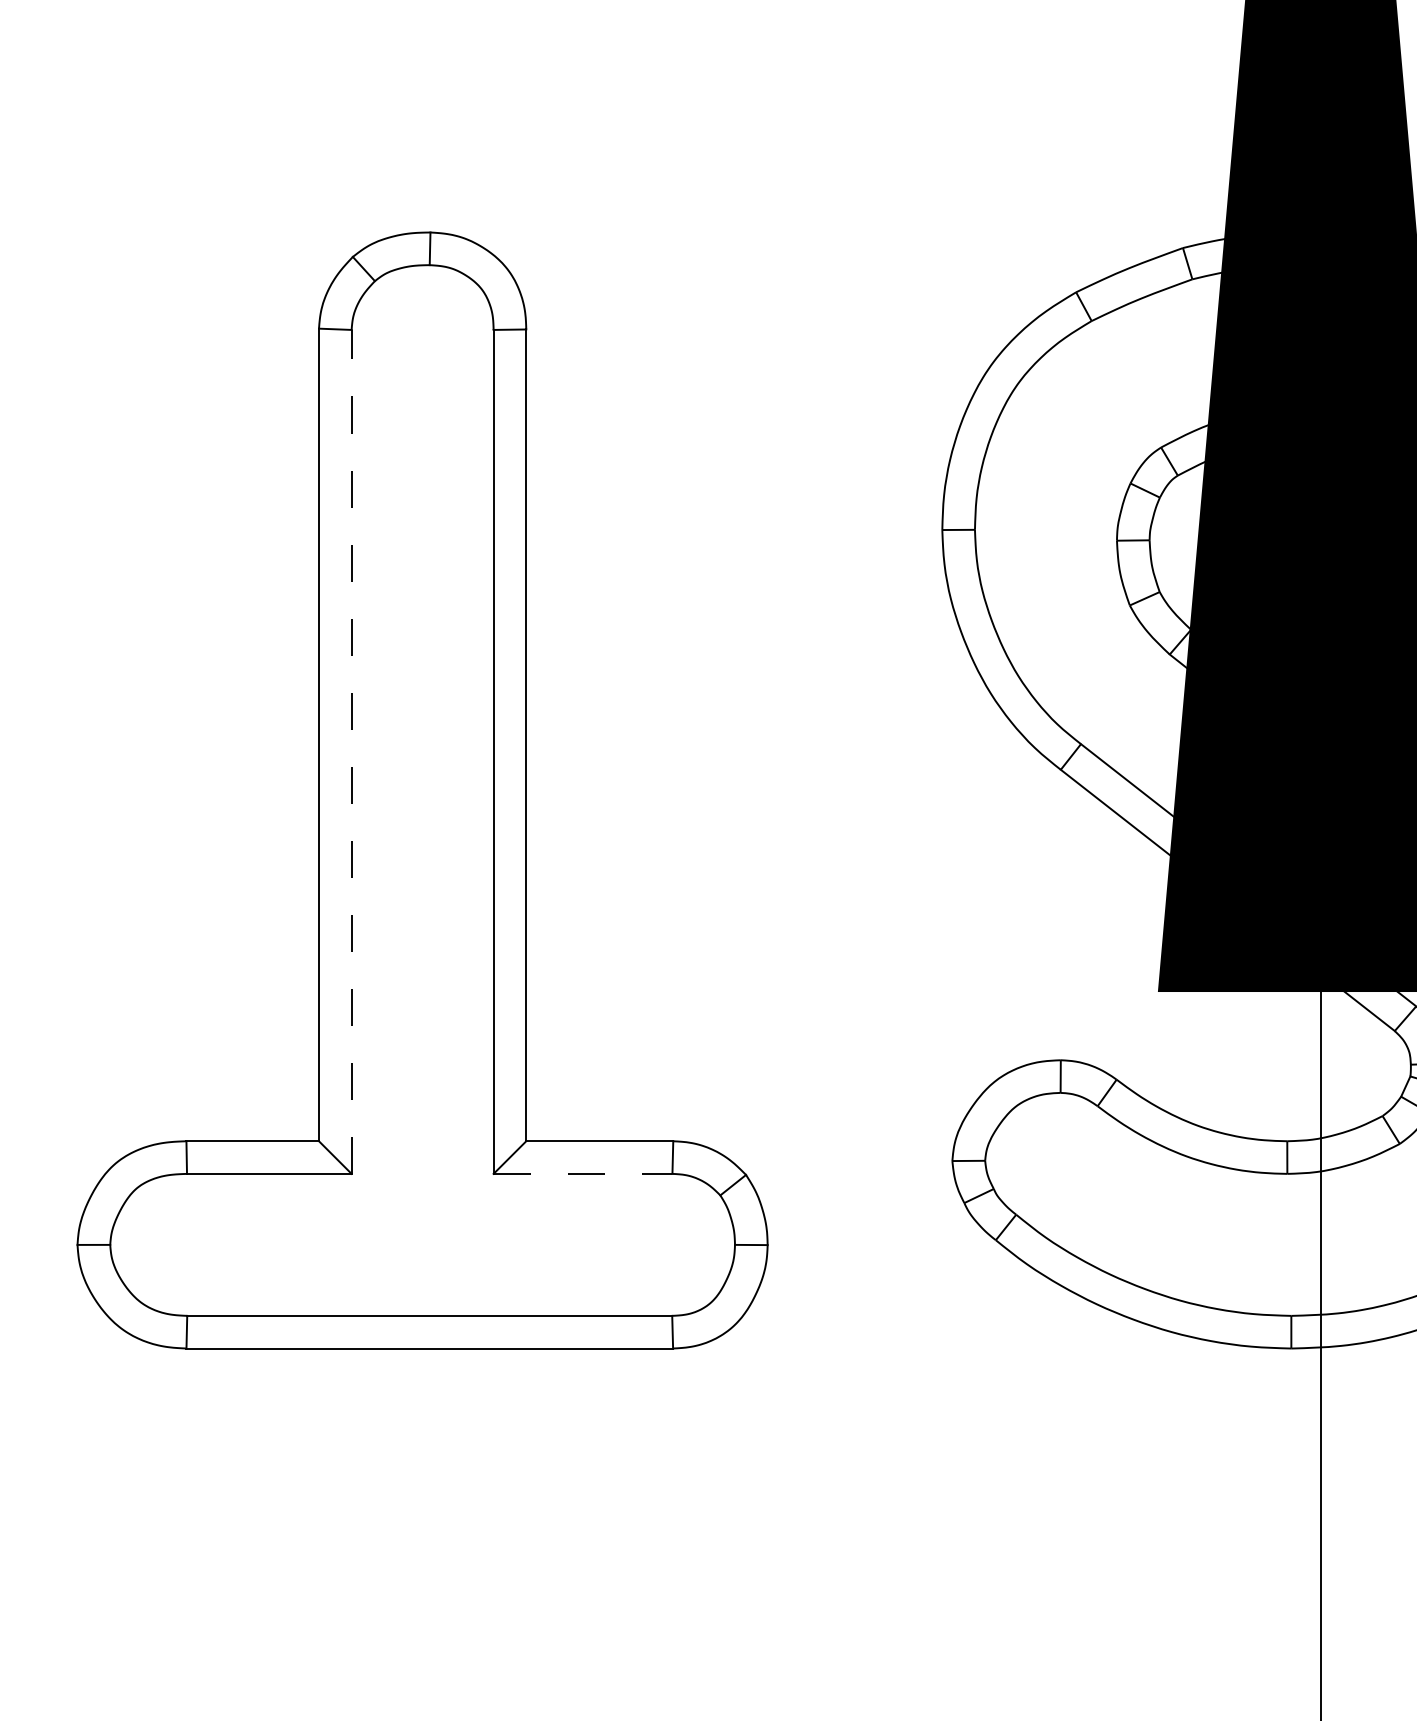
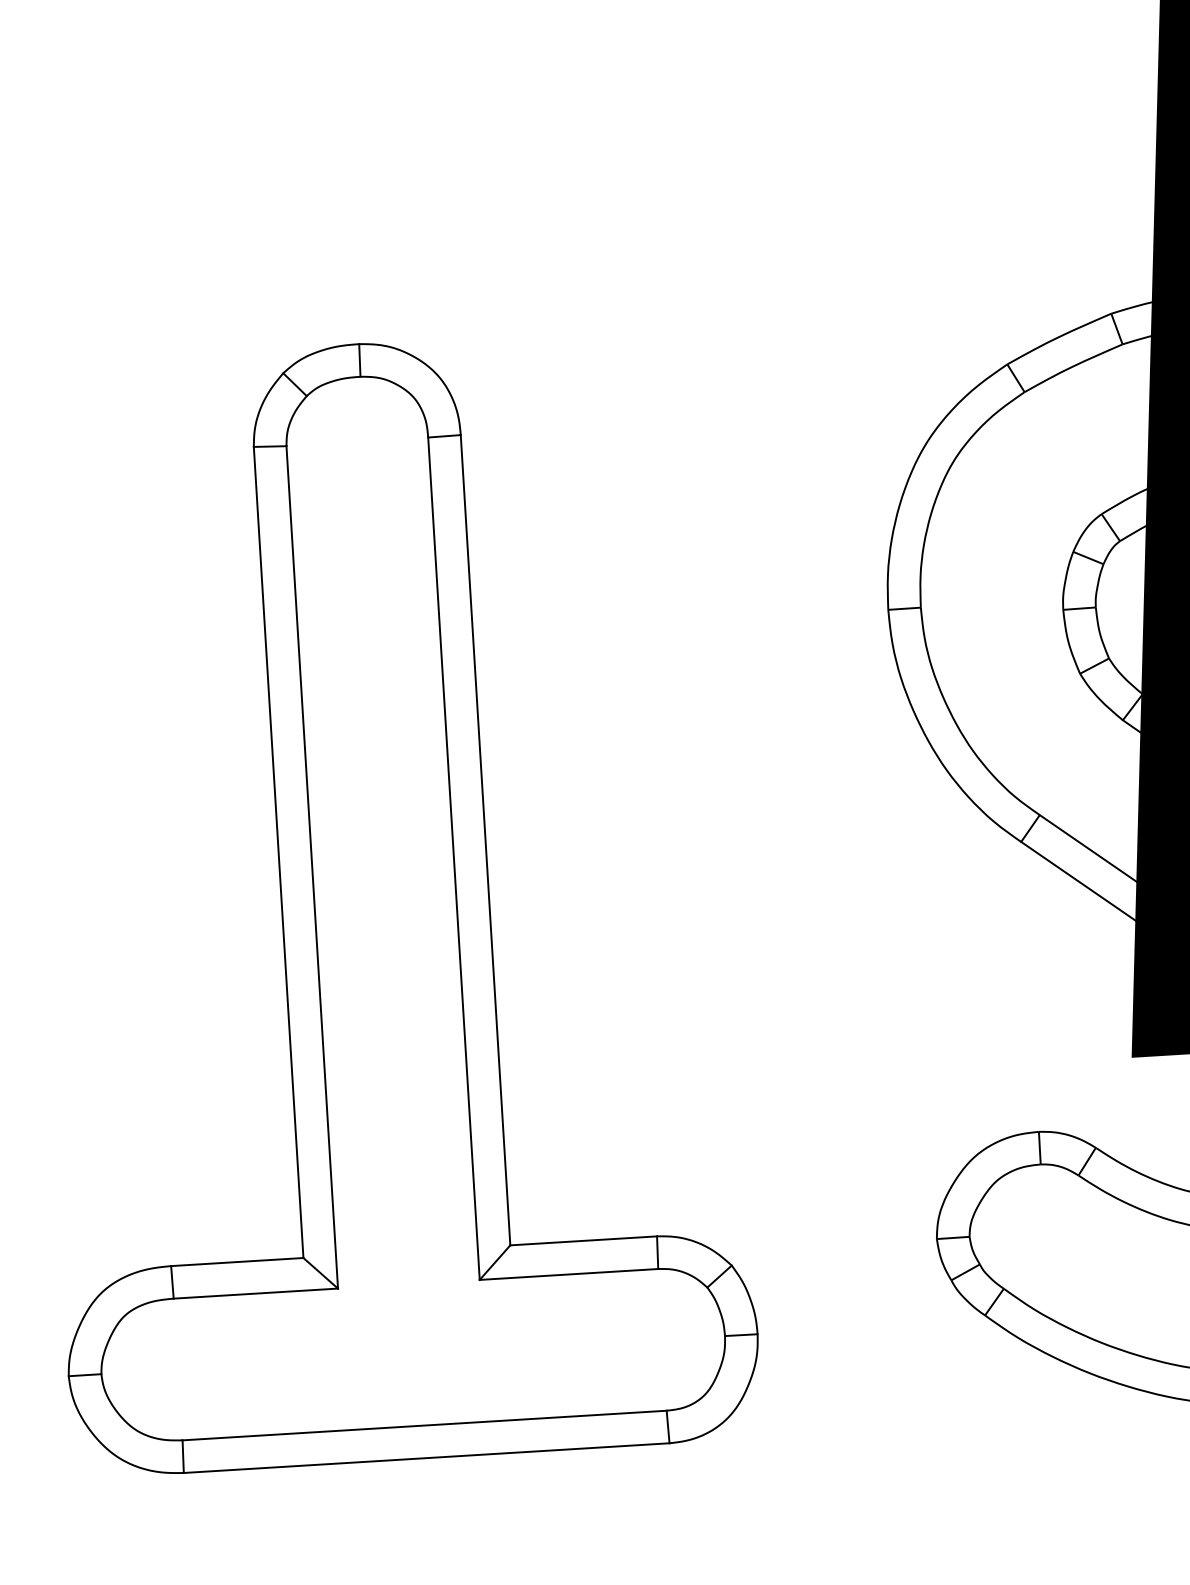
line: (351, 751) -> (312, 866), dashed -> solid
line: (583, 1173) -> (569, 1274), dashed -> solid

